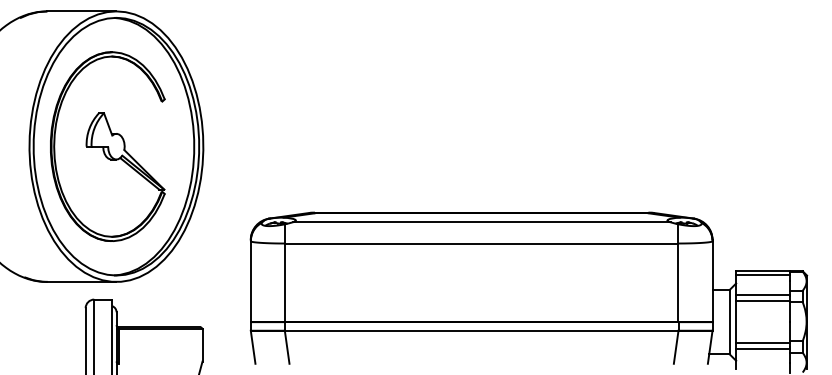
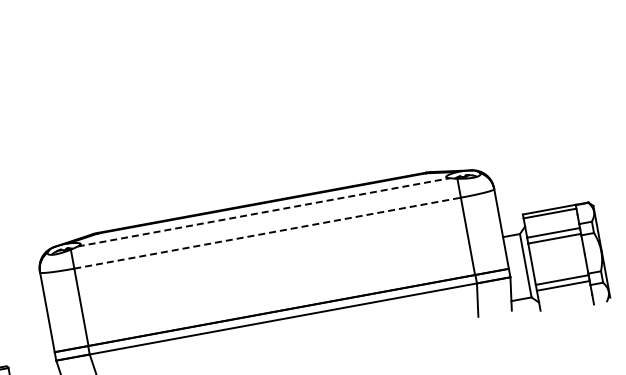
line: (482, 222) -> (264, 212), solid -> dashed
line: (481, 243) -> (267, 233), solid -> dashed

